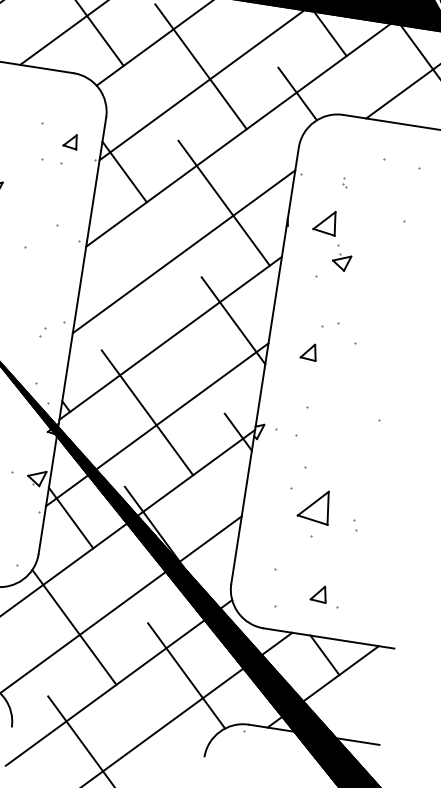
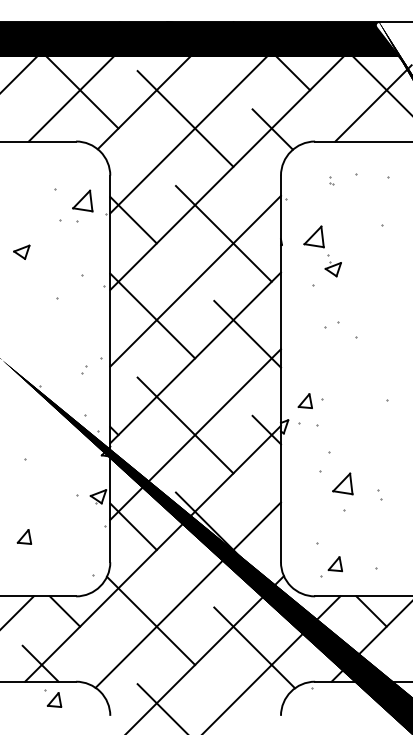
part: (70, 140) -> (82, 200), size x1.67
part: (344, 182) -> (331, 180), moved
line: (129, 282) -> (152, 315), added
part: (308, 351) -> (304, 400), moved
part: (314, 505) -> (342, 483), size x0.71
part: (318, 594) -> (334, 564), moved

